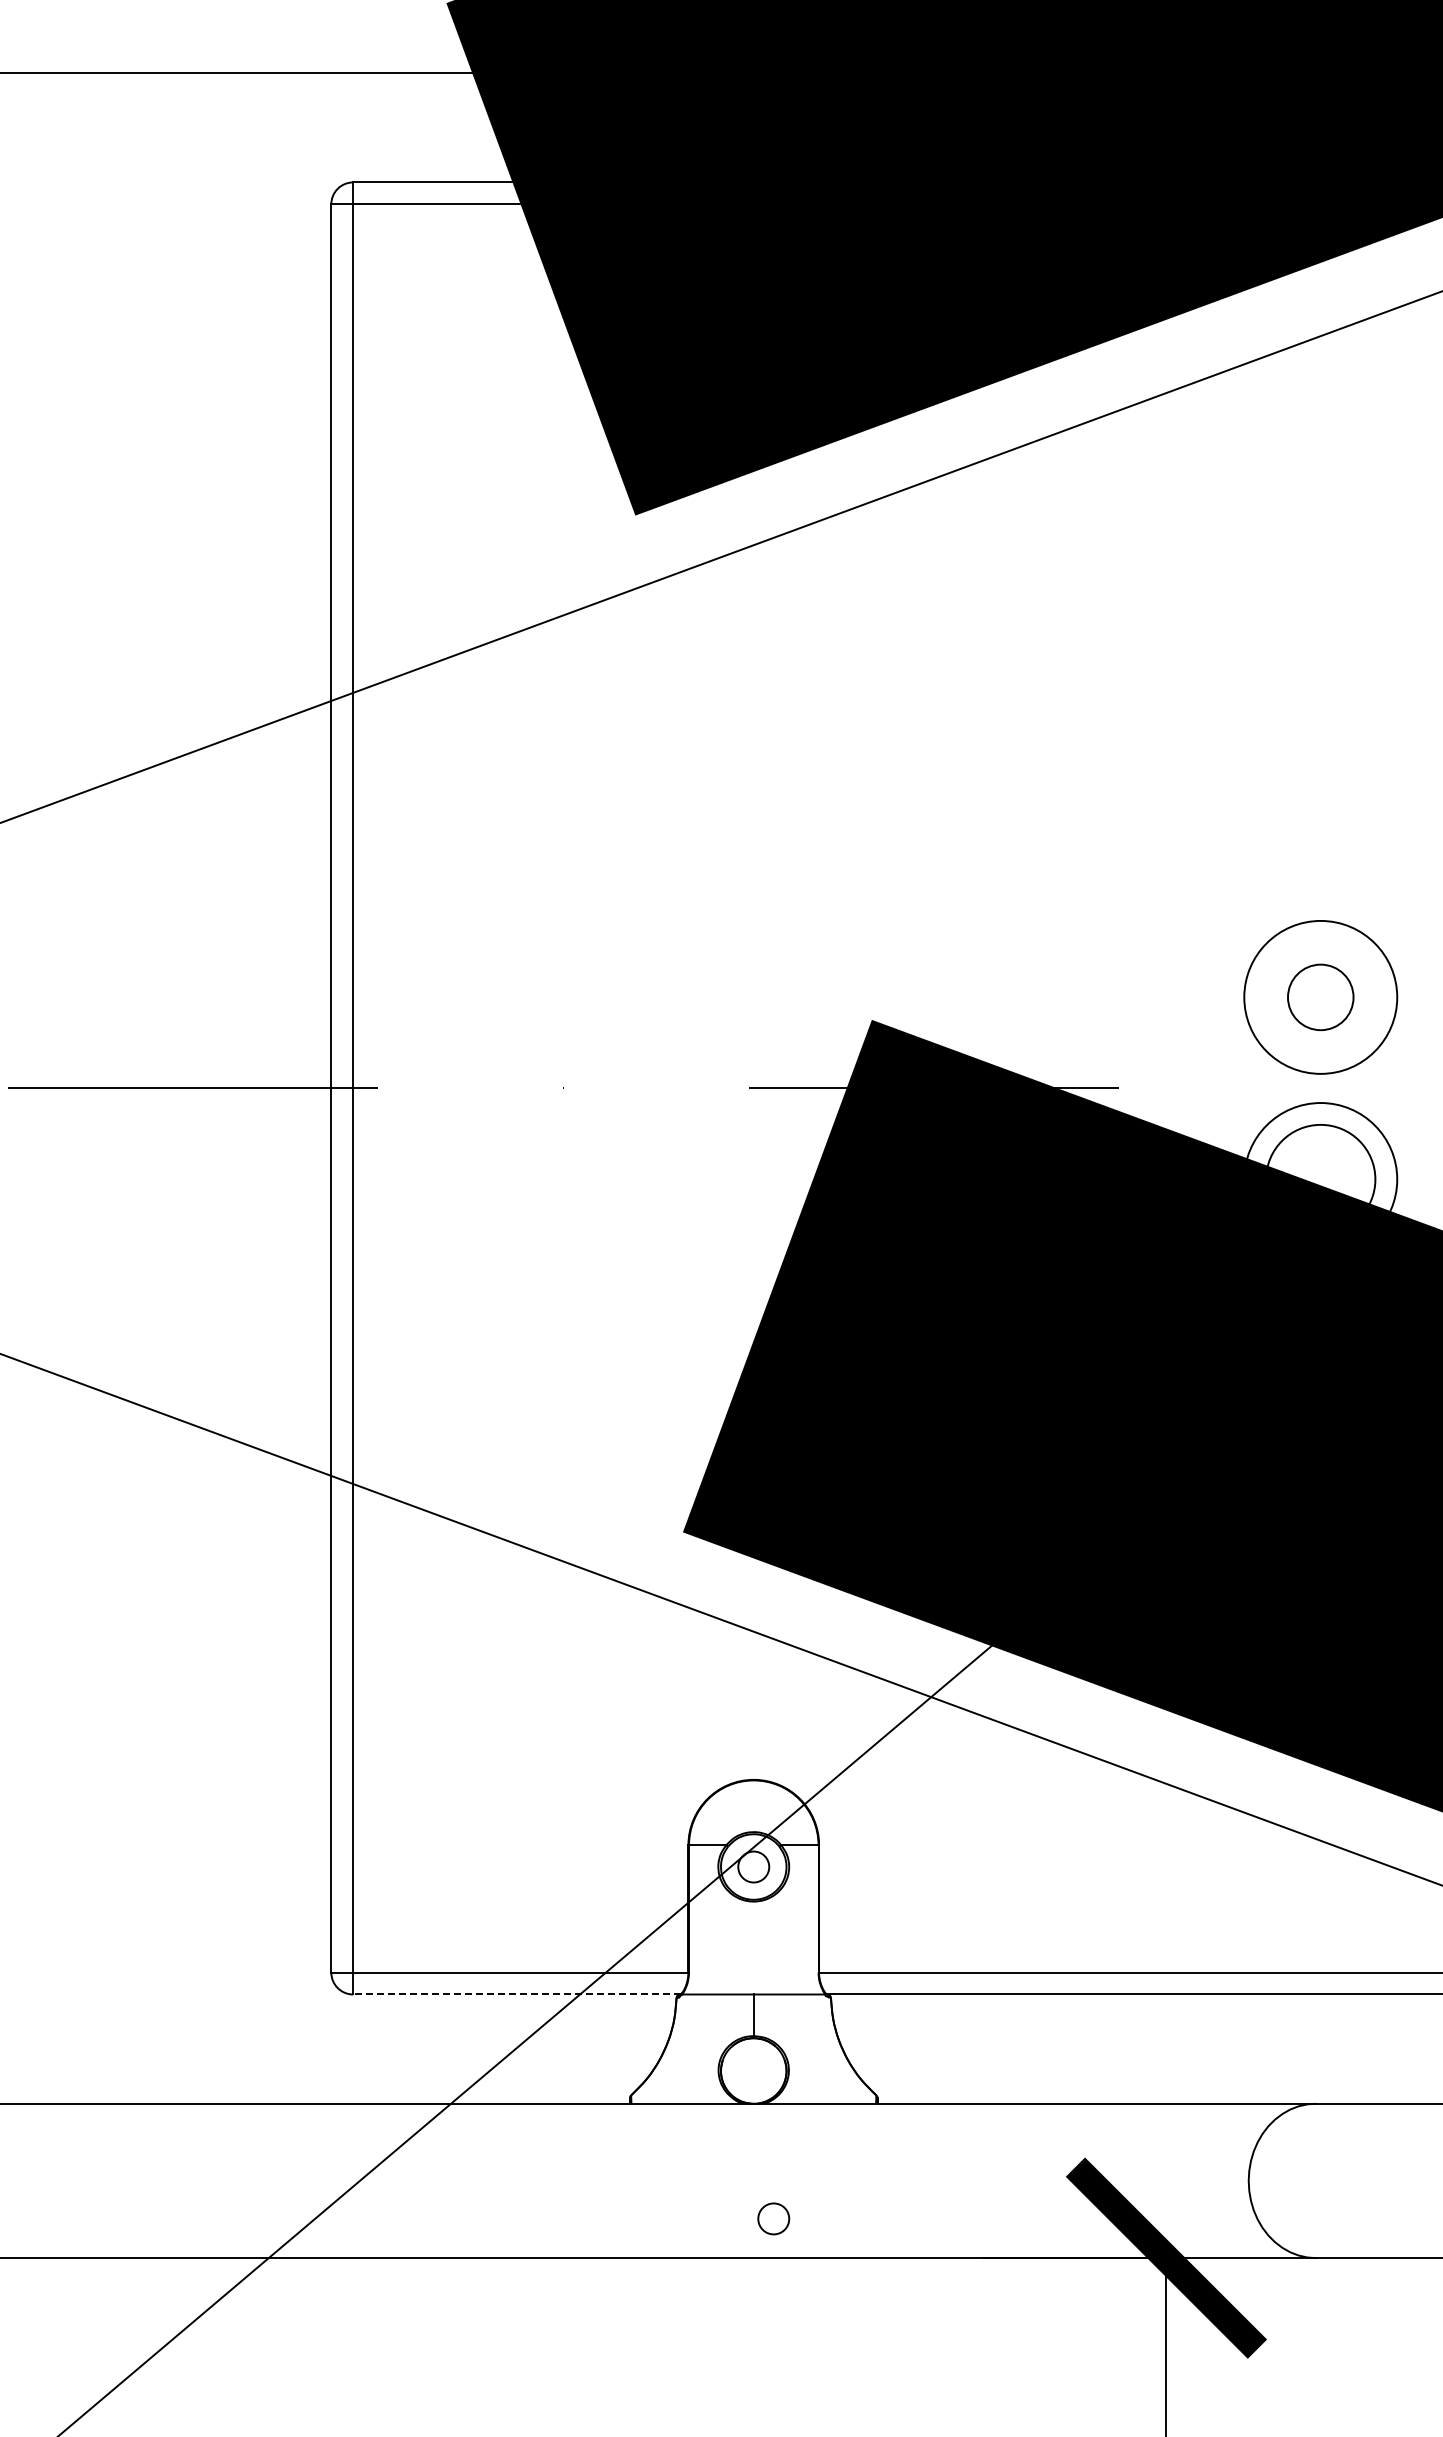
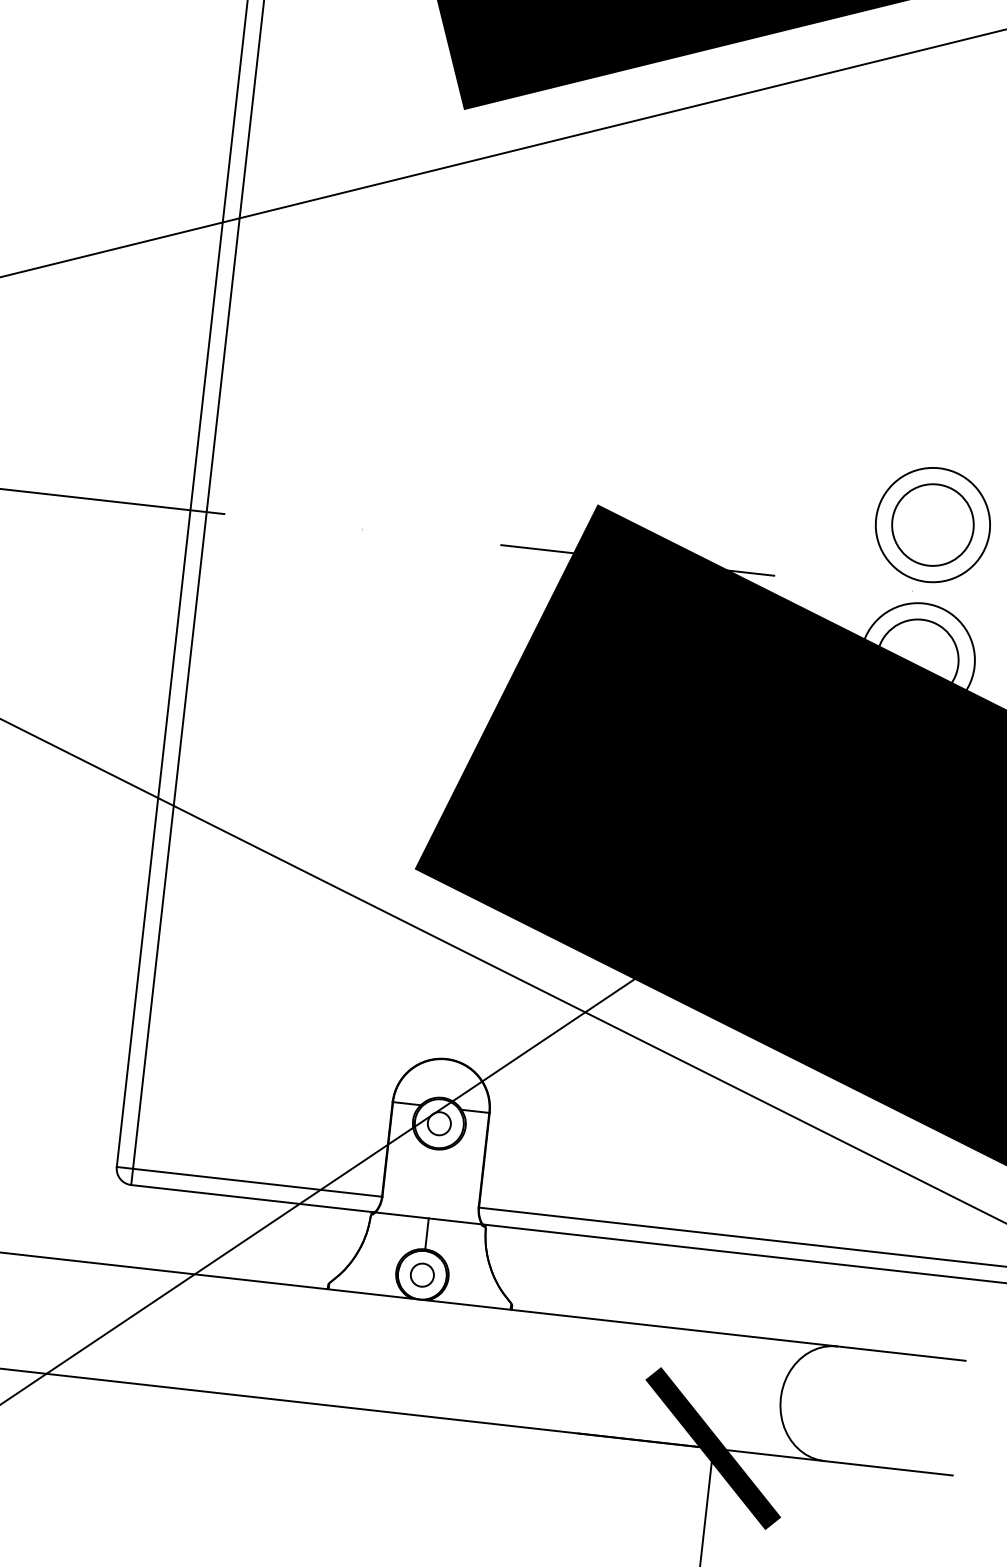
circle: (1320, 997) -> (932, 525), size x1.67
line: (516, 1994) -> (252, 1198), dashed -> solid
circle: (773, 2218) -> (422, 1274), moved

